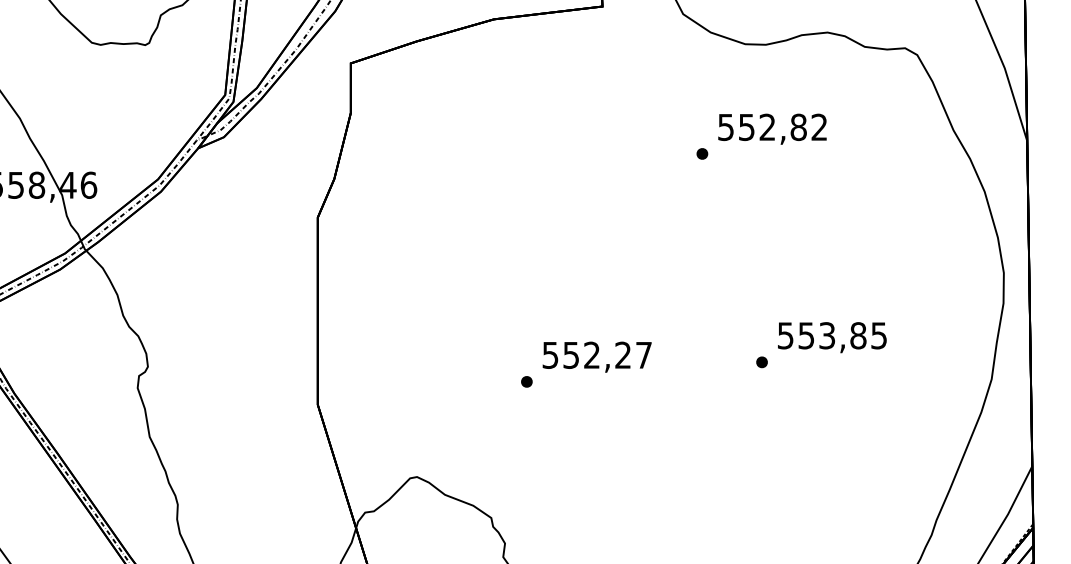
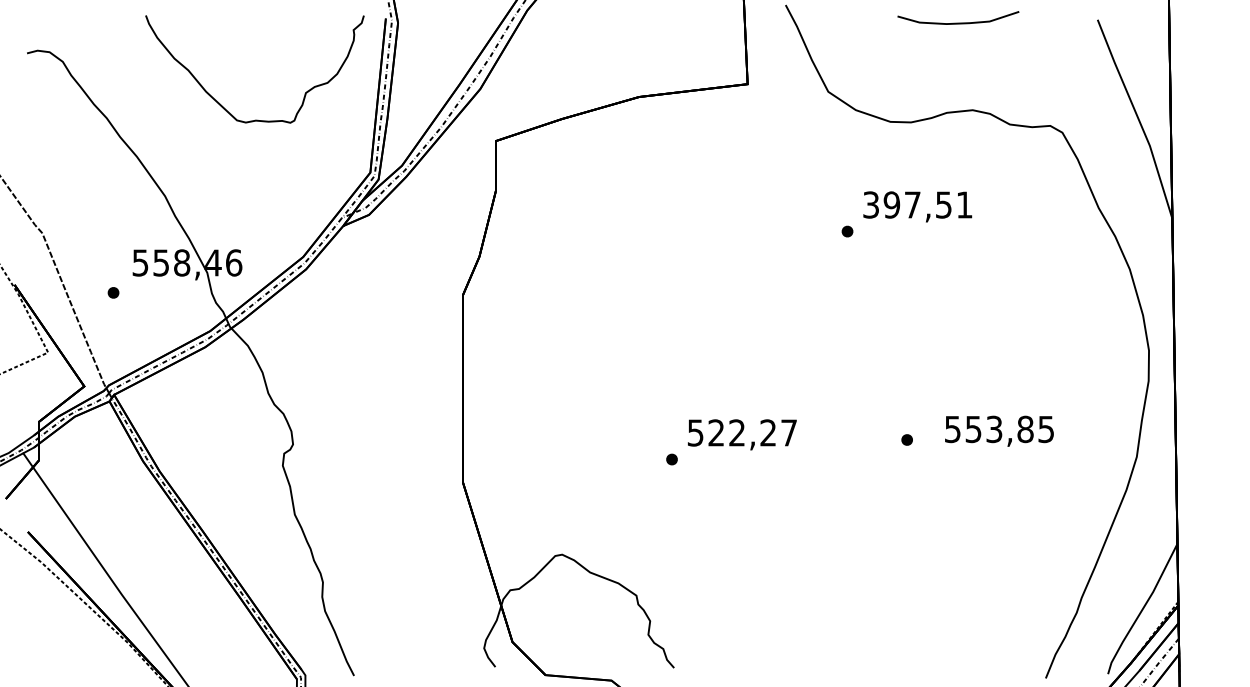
text: (773, 126) -> (918, 204), 552,82 -> 397,51
text: (832, 336) -> (999, 430), moved
text: (570, 354) -> (715, 432), 552,27 -> 522,27

